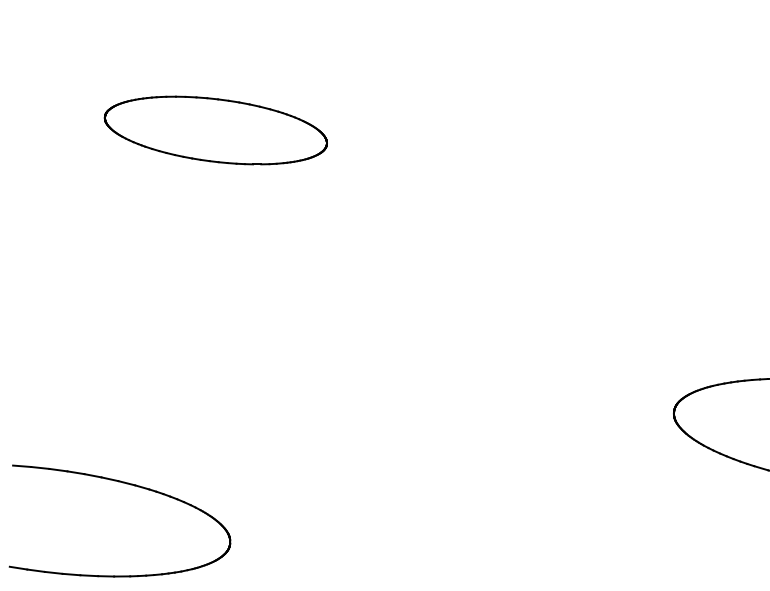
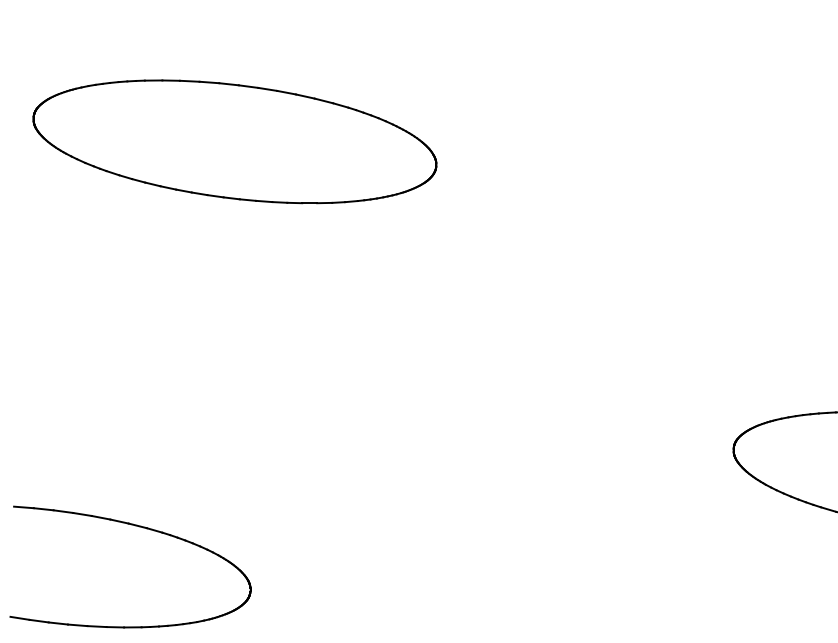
part: (215, 130) -> (234, 141), size x1.67

